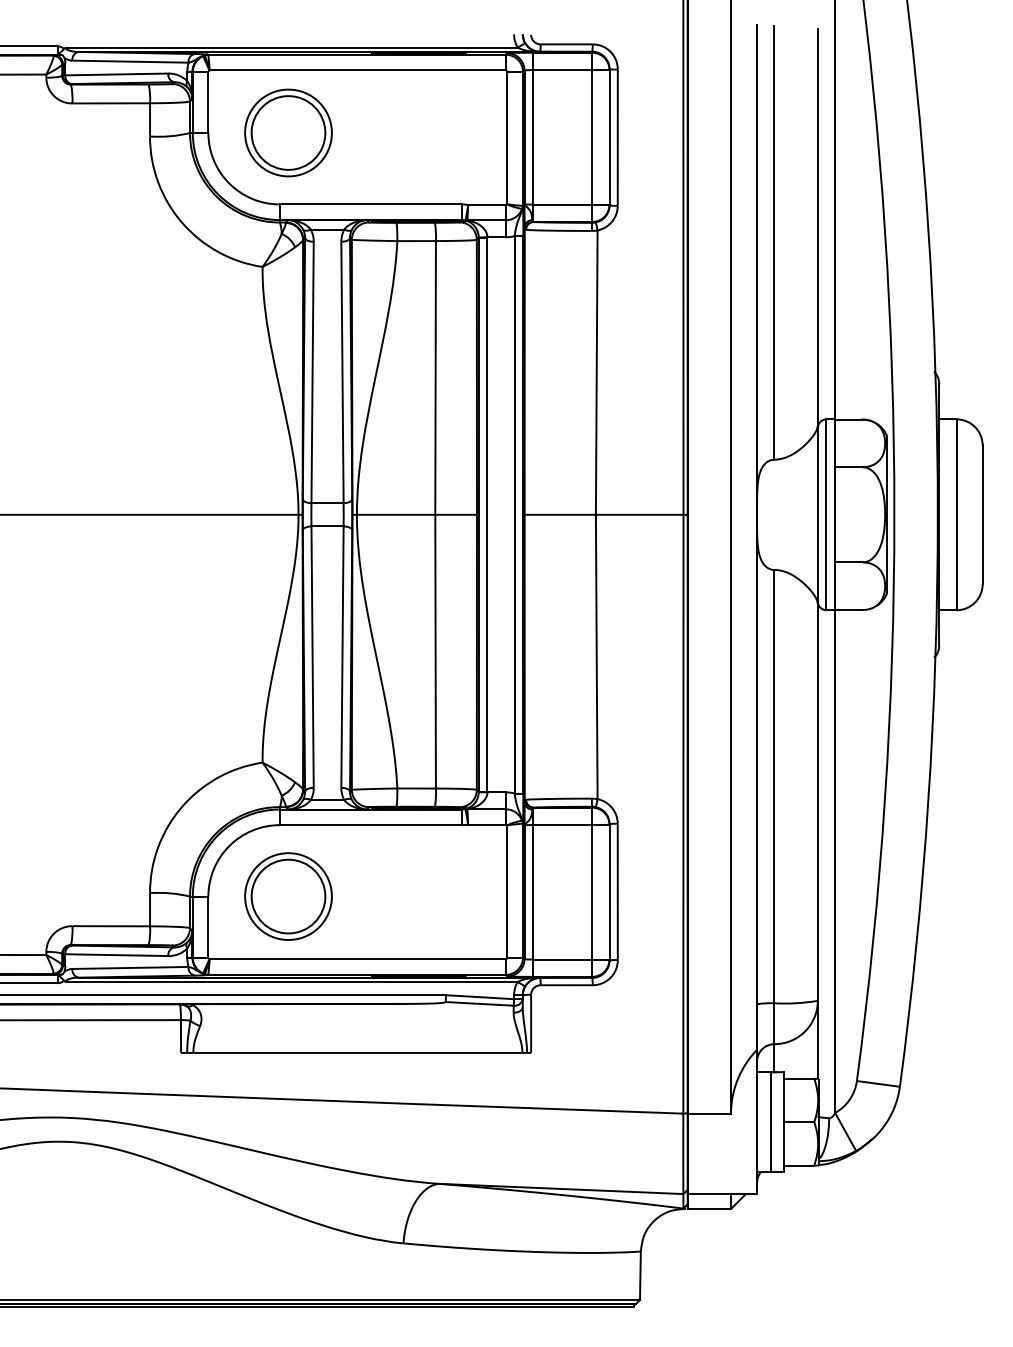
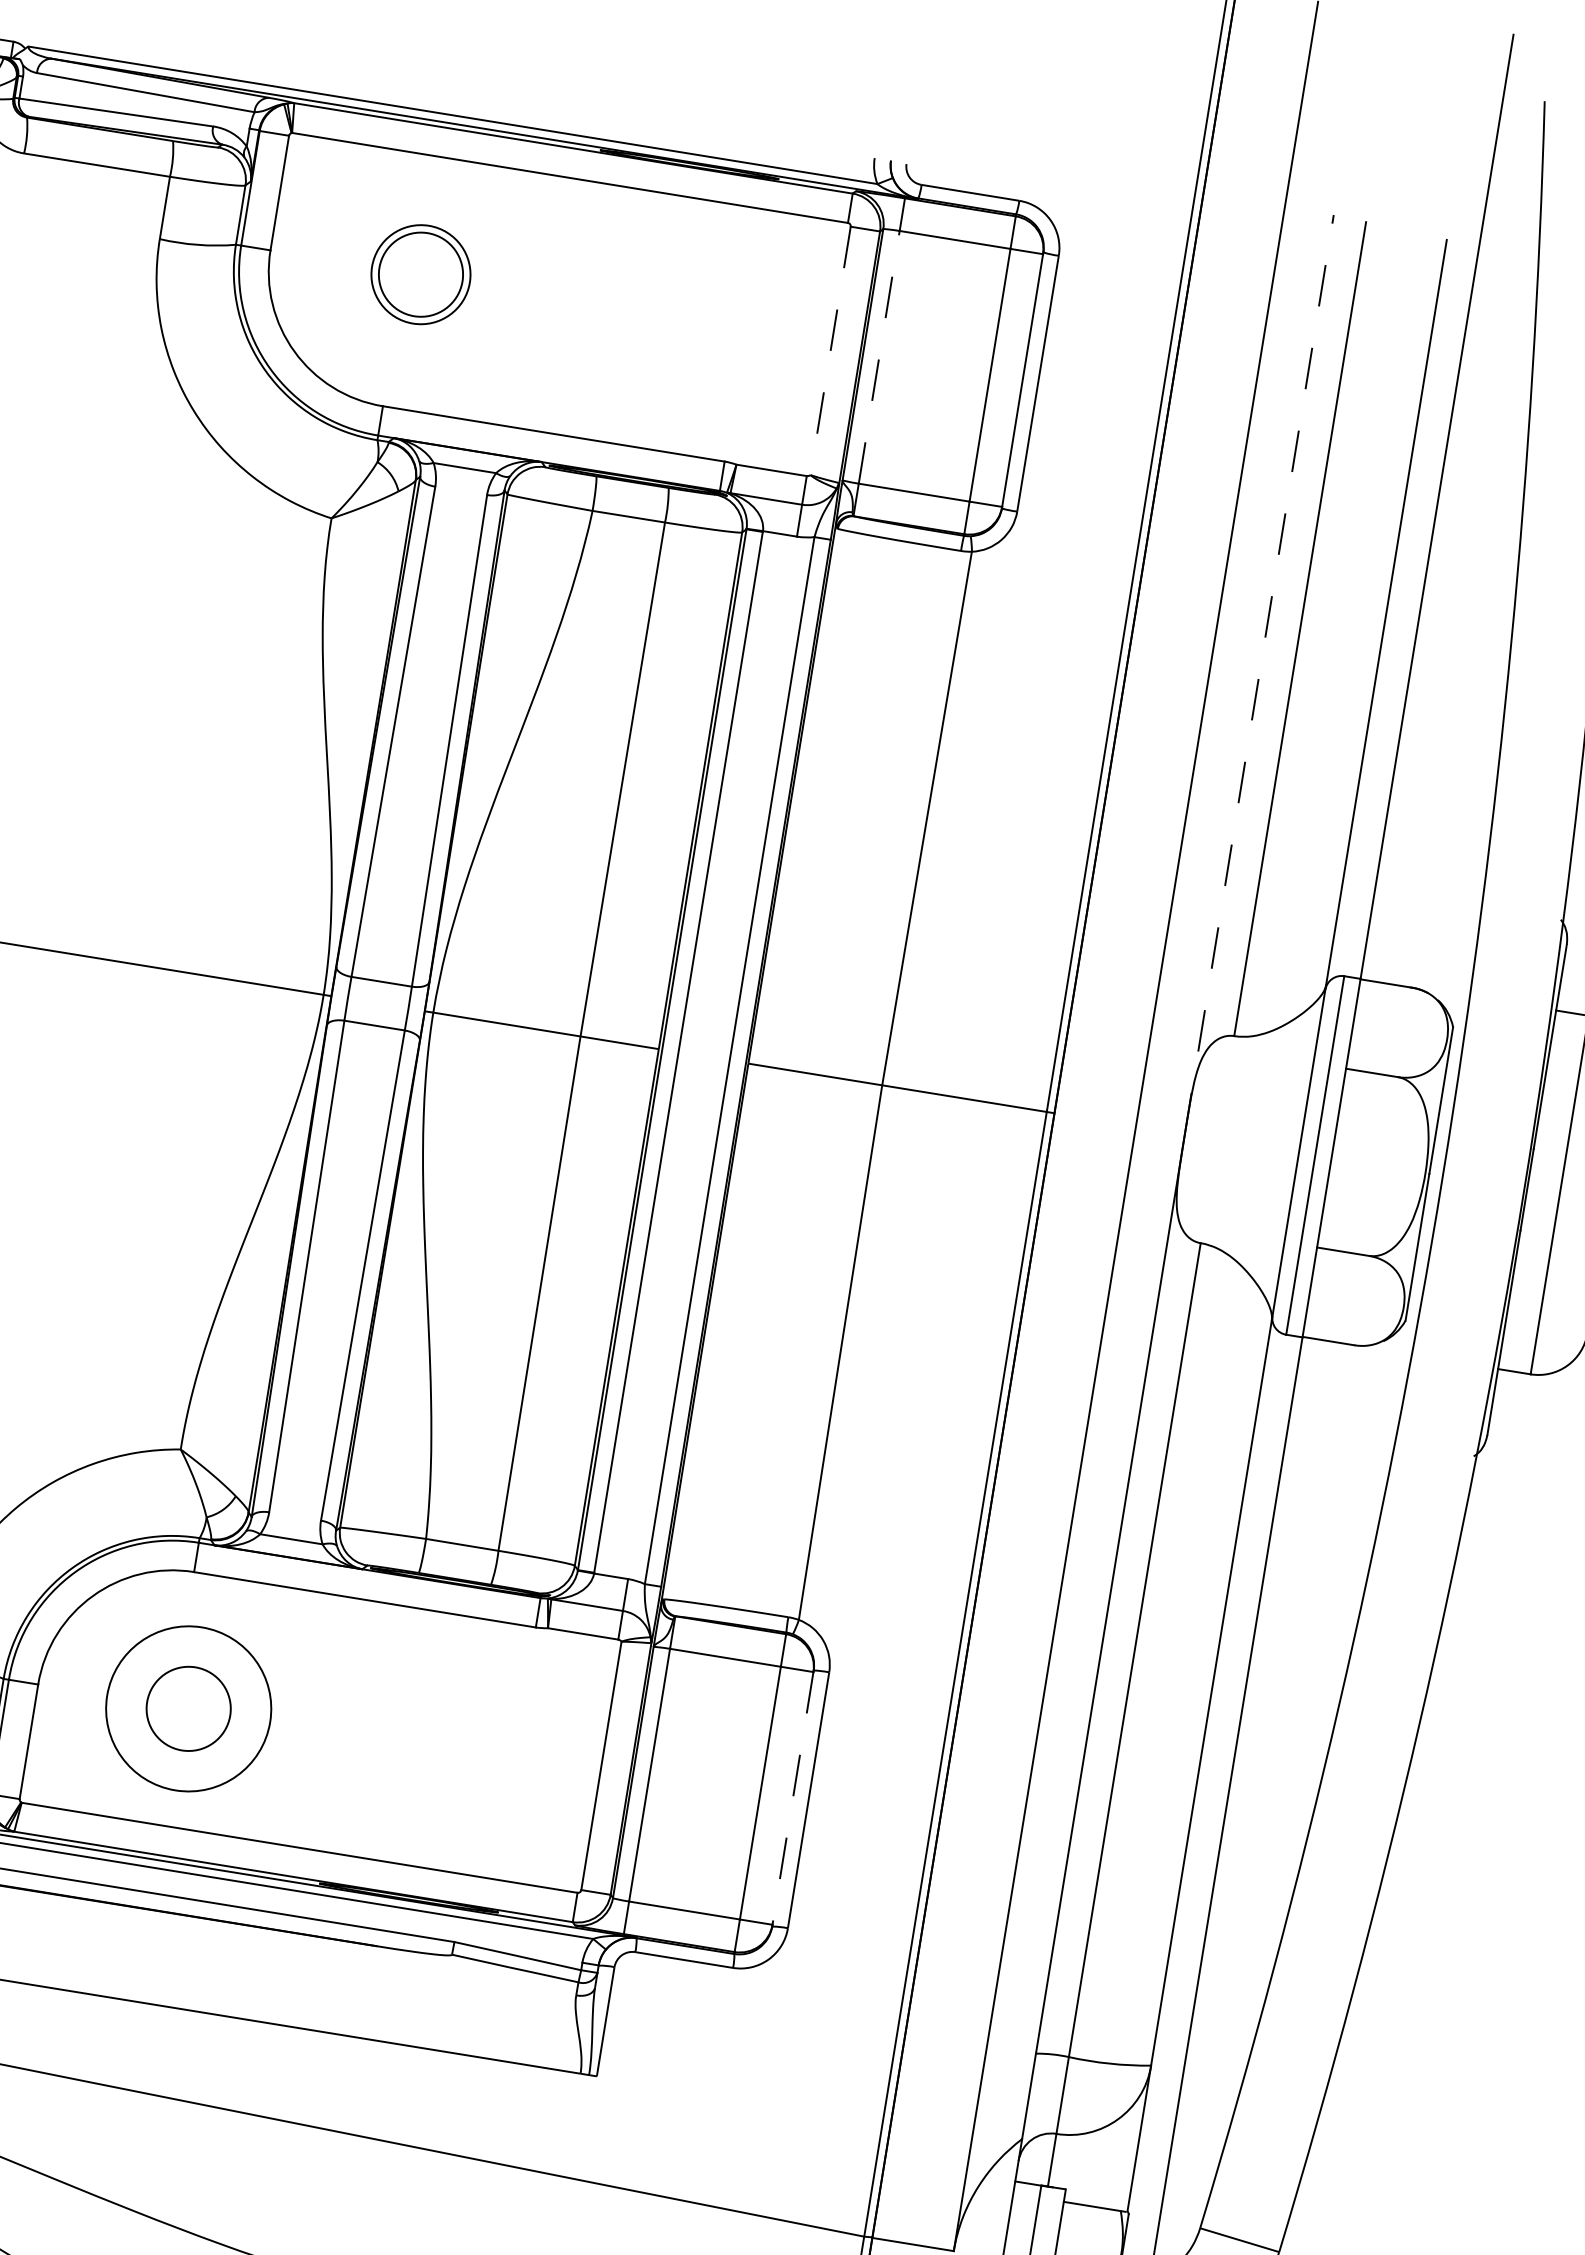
part: (288, 132) -> (421, 273), size x0.6
line: (533, 136) -> (880, 355), solid -> dashed
line: (507, 138) -> (830, 351), solid -> dashed
line: (757, 270) -> (1260, 675), solid -> dashed
line: (609, 892) -> (792, 1798), solid -> dashed
circle: (288, 896) -> (188, 1708), size x0.6

